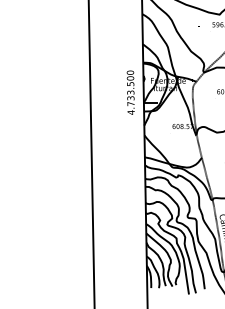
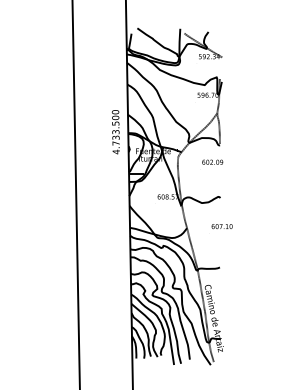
text: (130, 93) -> (115, 132), moved

